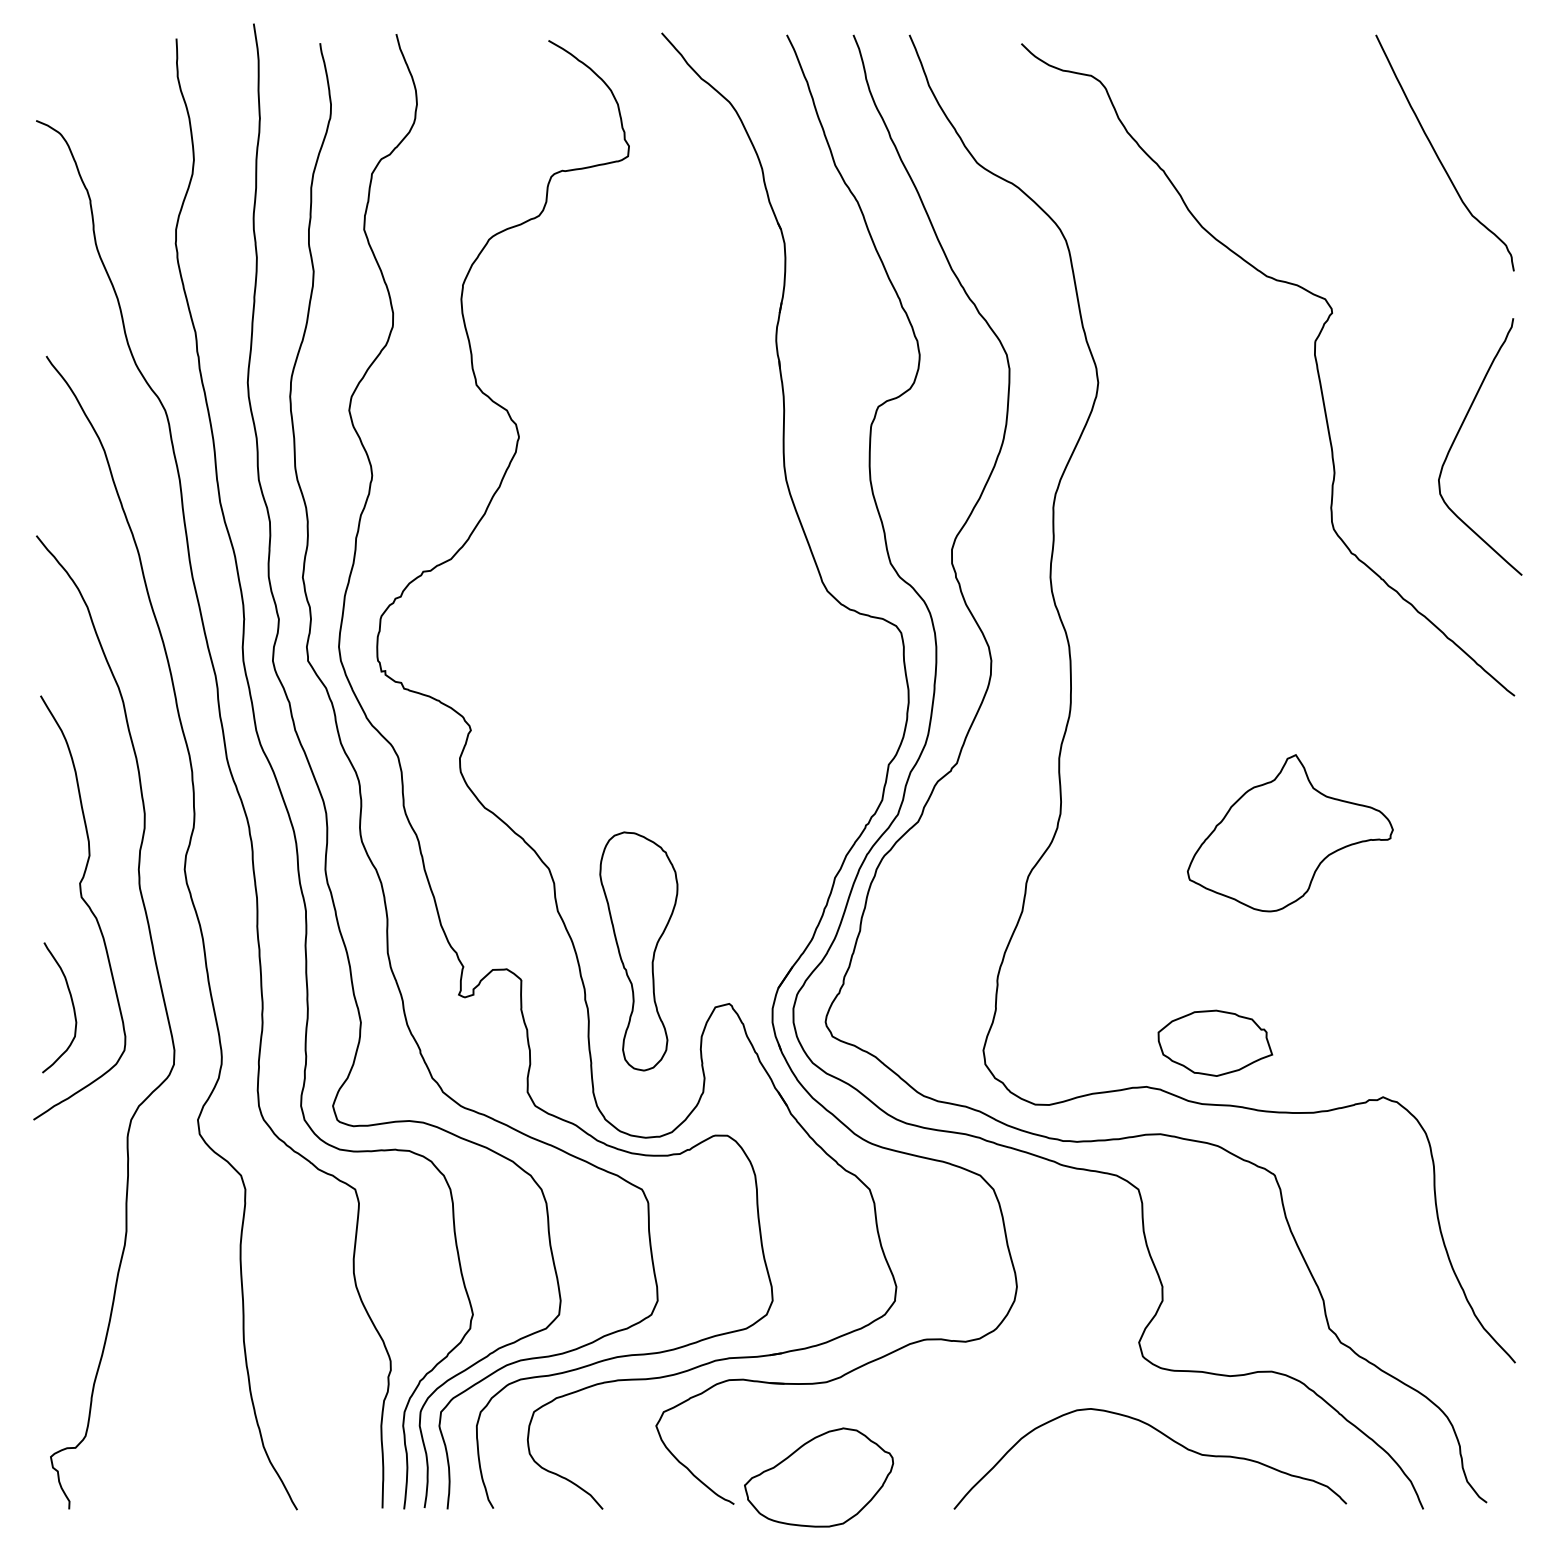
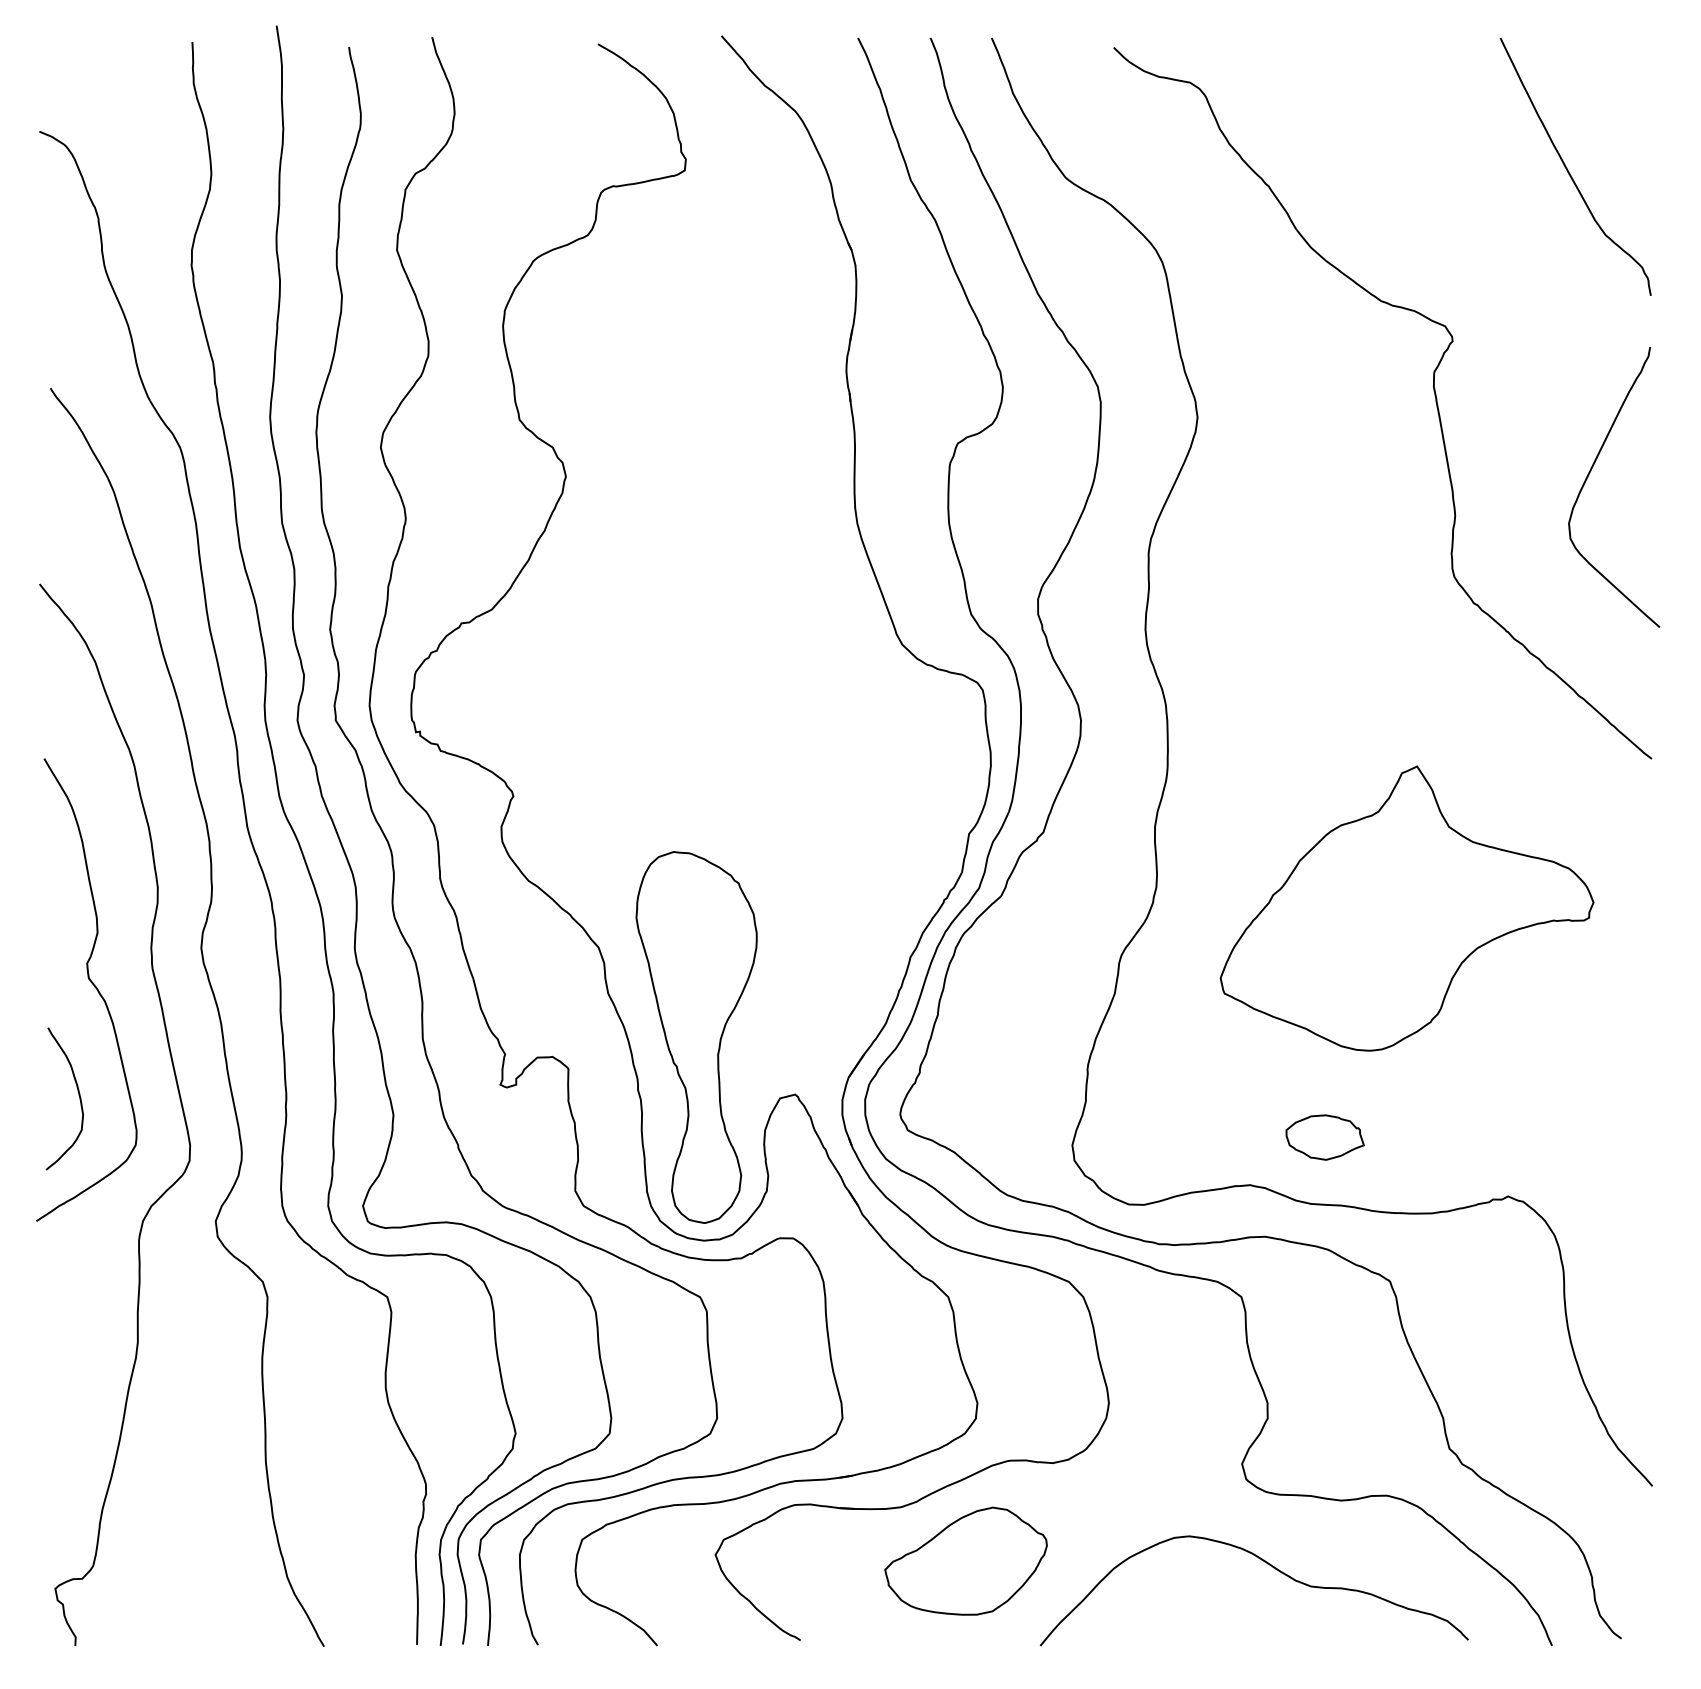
part: (1289, 833) -> (1406, 908), size x1.67
part: (638, 951) -> (696, 1037), size x1.43
part: (1214, 1043) -> (1324, 1137), size x0.62
part: (818, 1476) -> (965, 1560), moved

